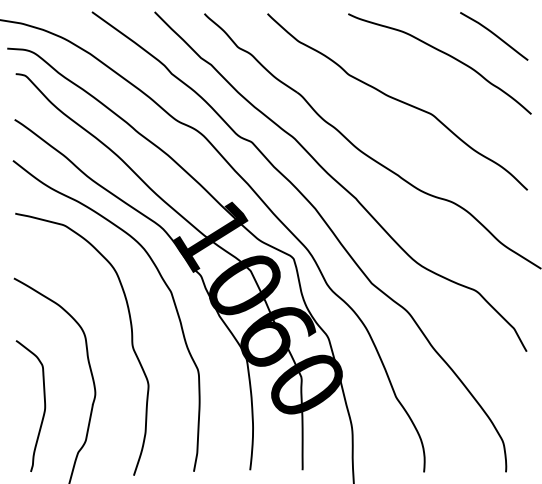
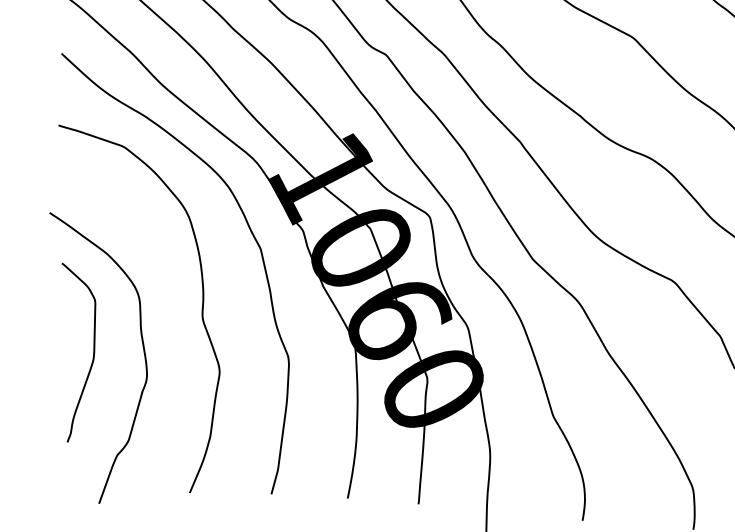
curve: (44, 405) -> (93, 354), moved

